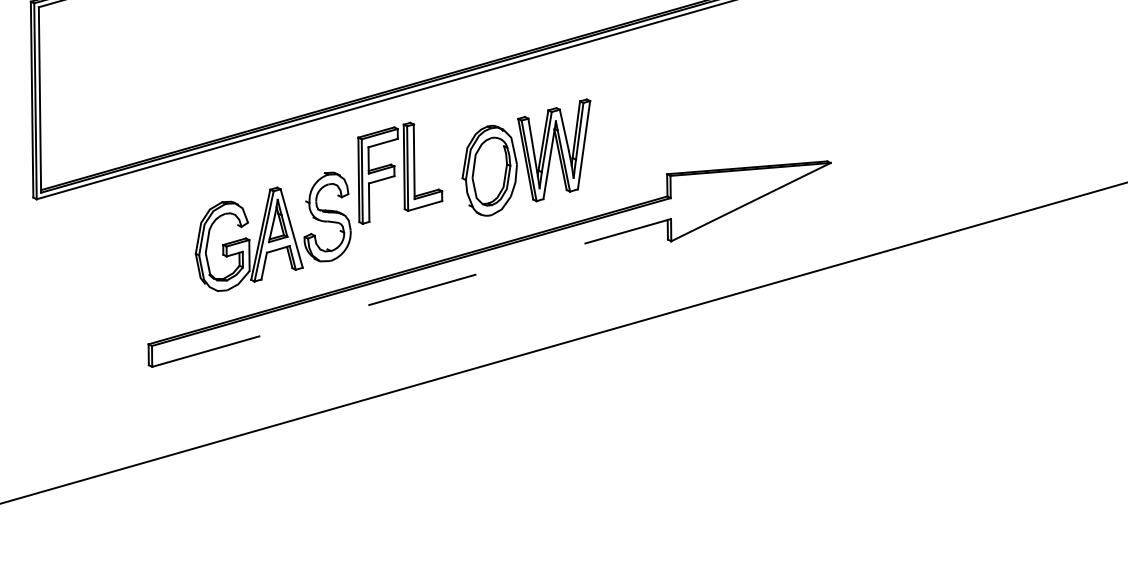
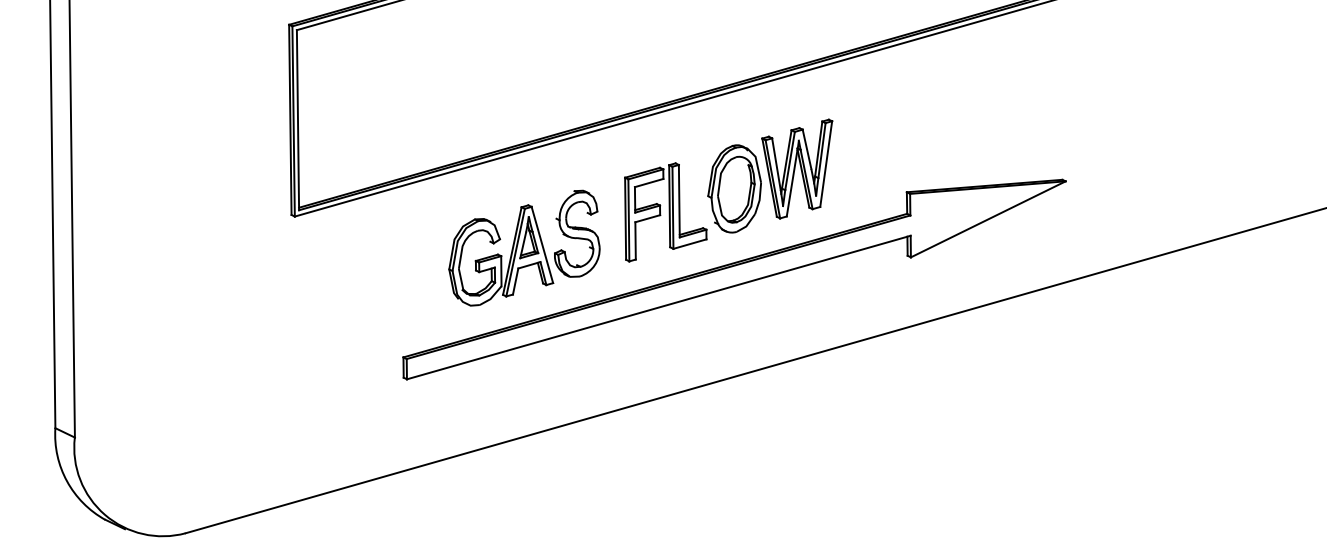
part: (399, 173) -> (665, 212), moved
line: (411, 292) -> (658, 307), dashed -> solid

